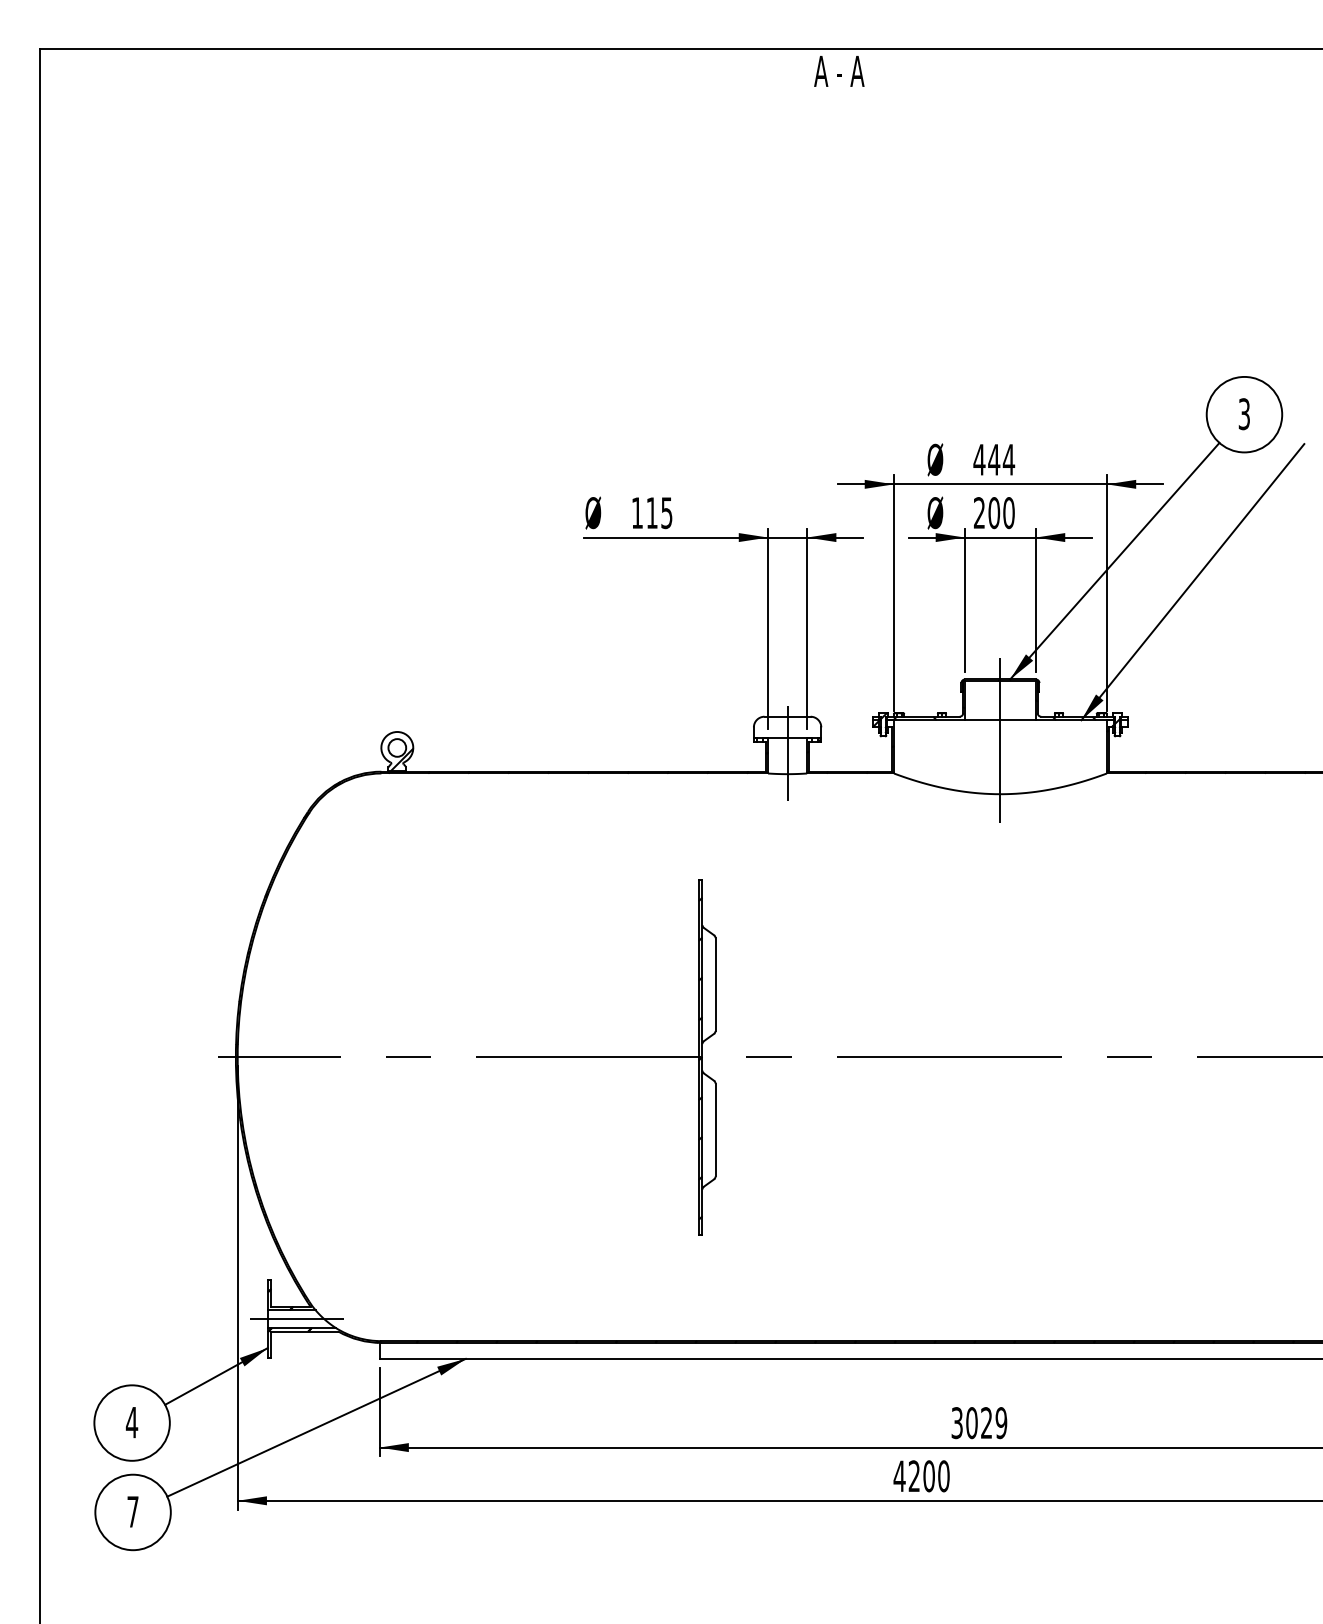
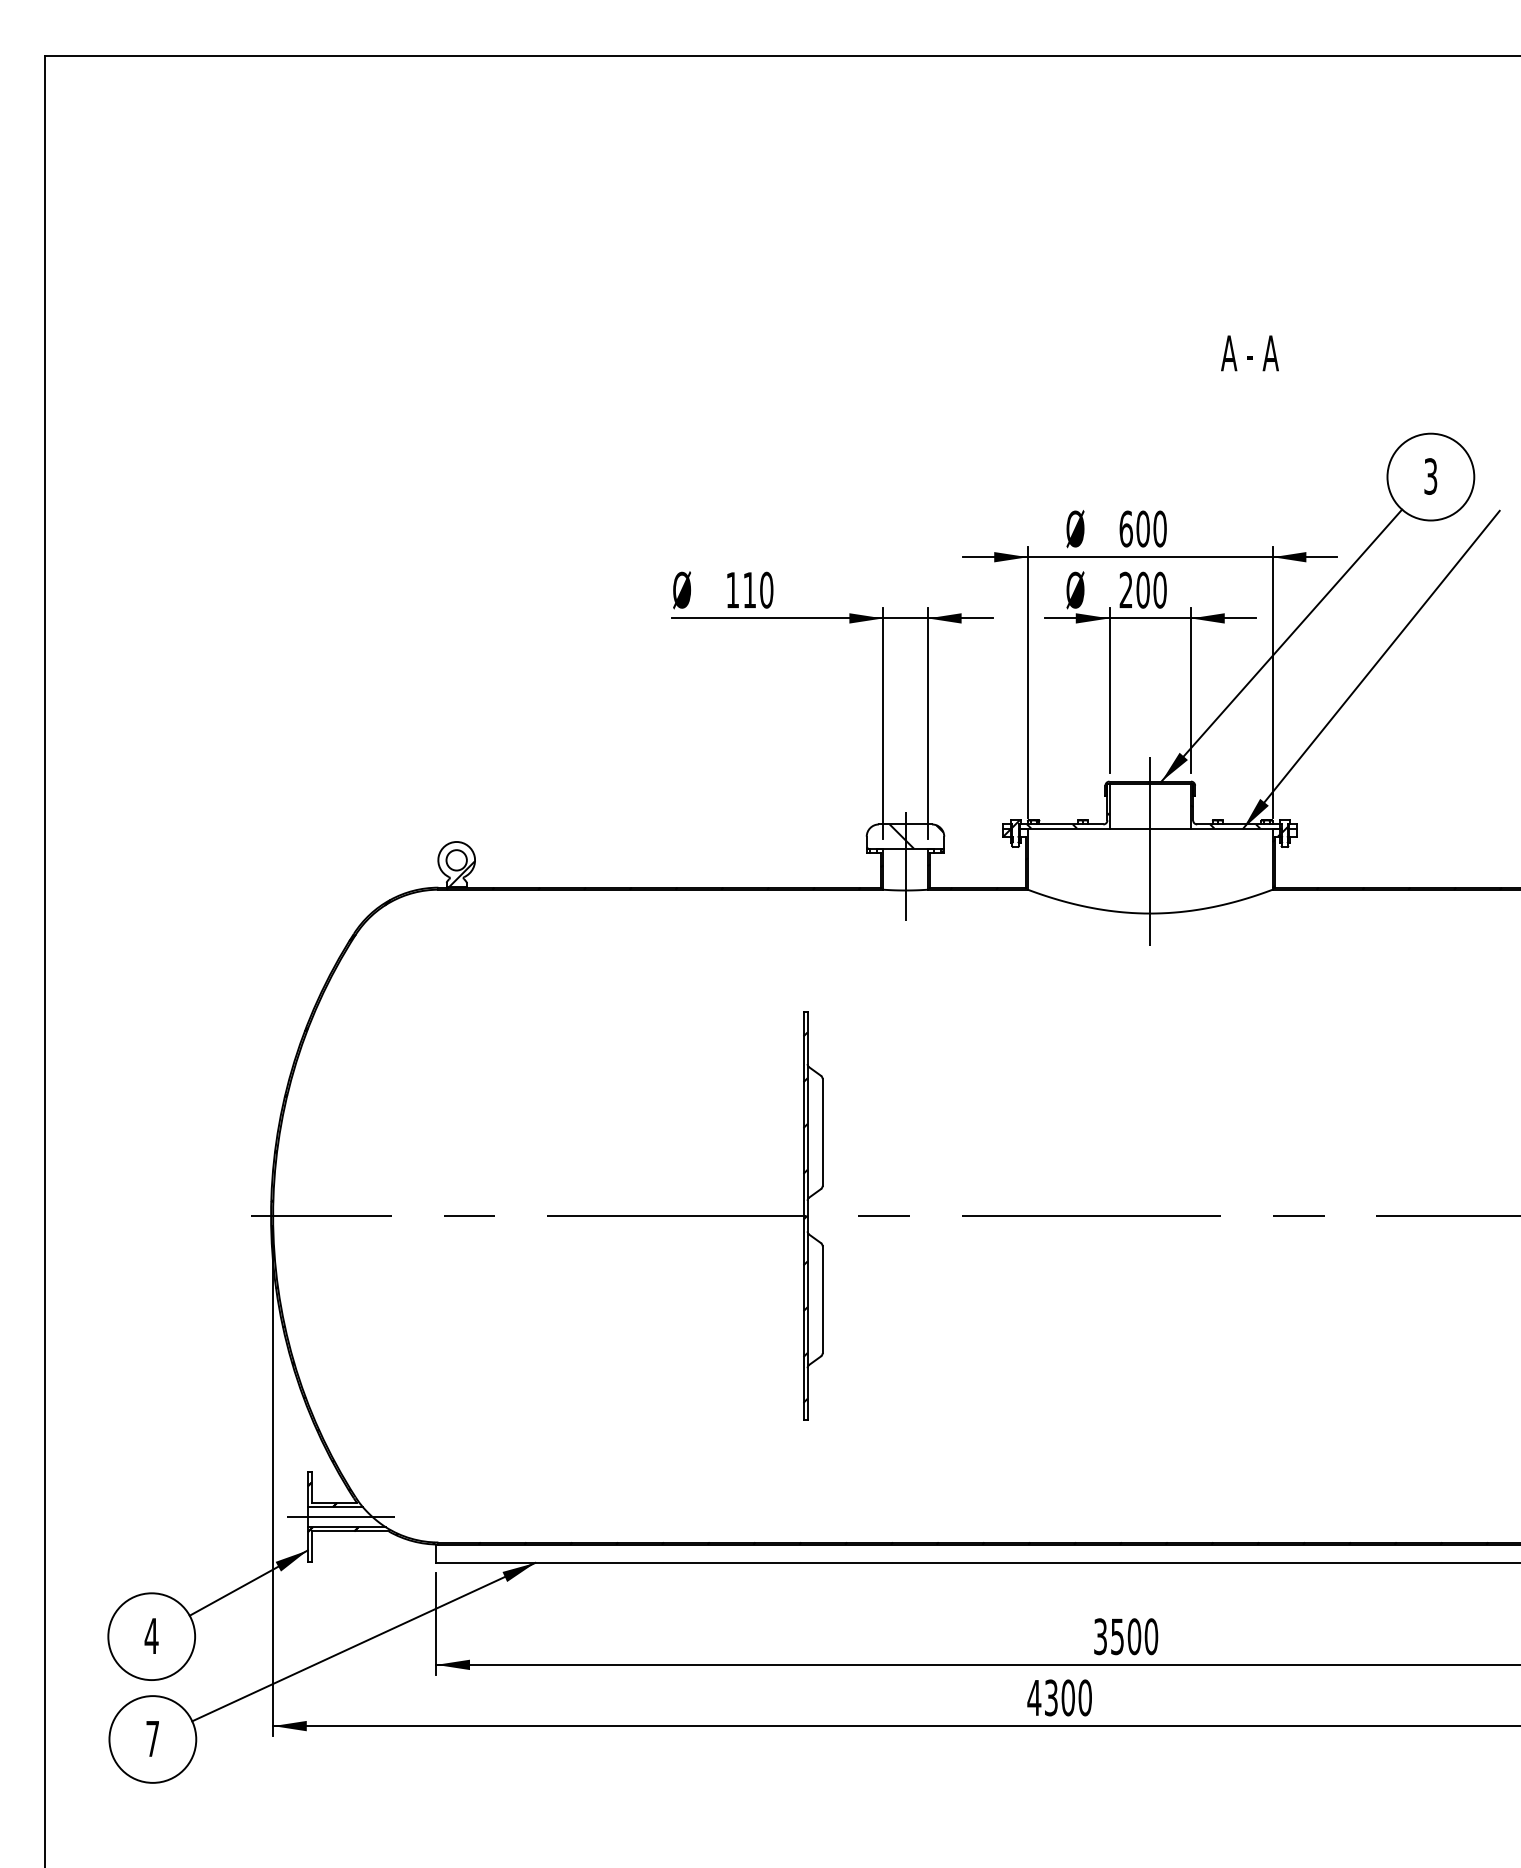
text: (838, 71) -> (1249, 353), moved
text: (994, 459) -> (1143, 528), 444 -> 600
text: (666, 512) -> (766, 589), 115 -> 110
hatch: (786, 727) -> (904, 836), added
text: (986, 1422) -> (1134, 1636), 3029 -> 3500
text: (914, 1475) -> (1051, 1697), 4200 -> 4300

